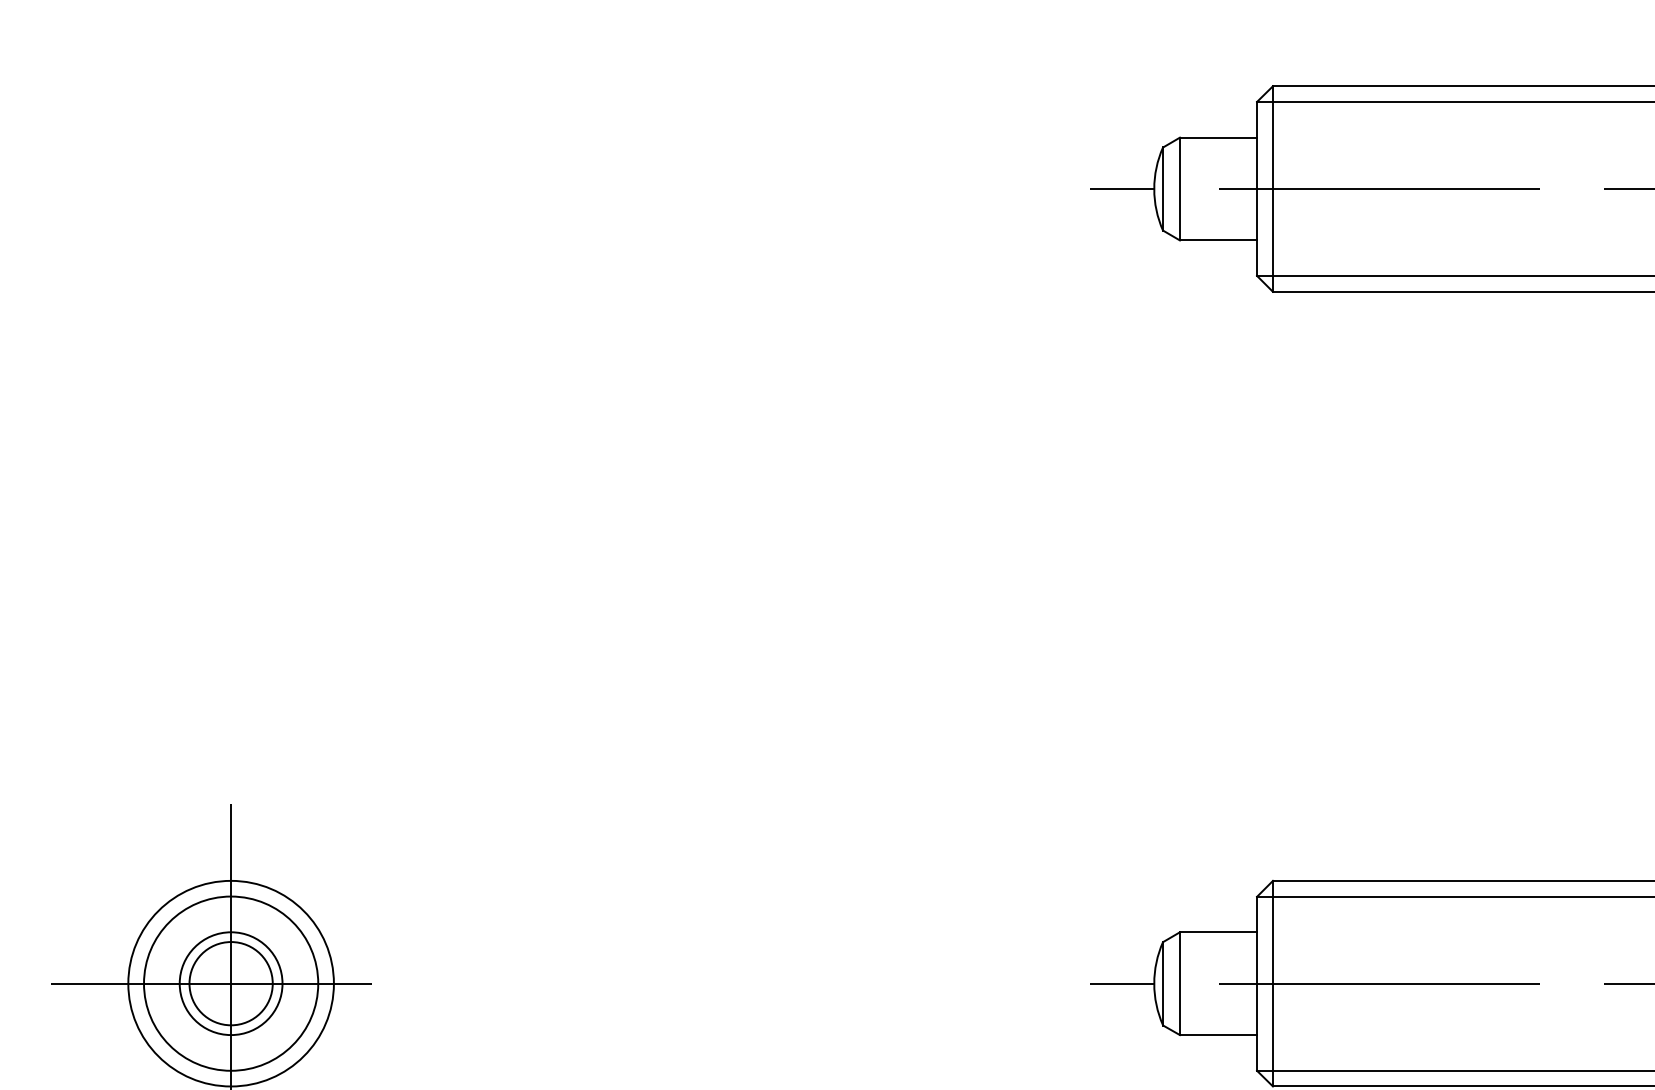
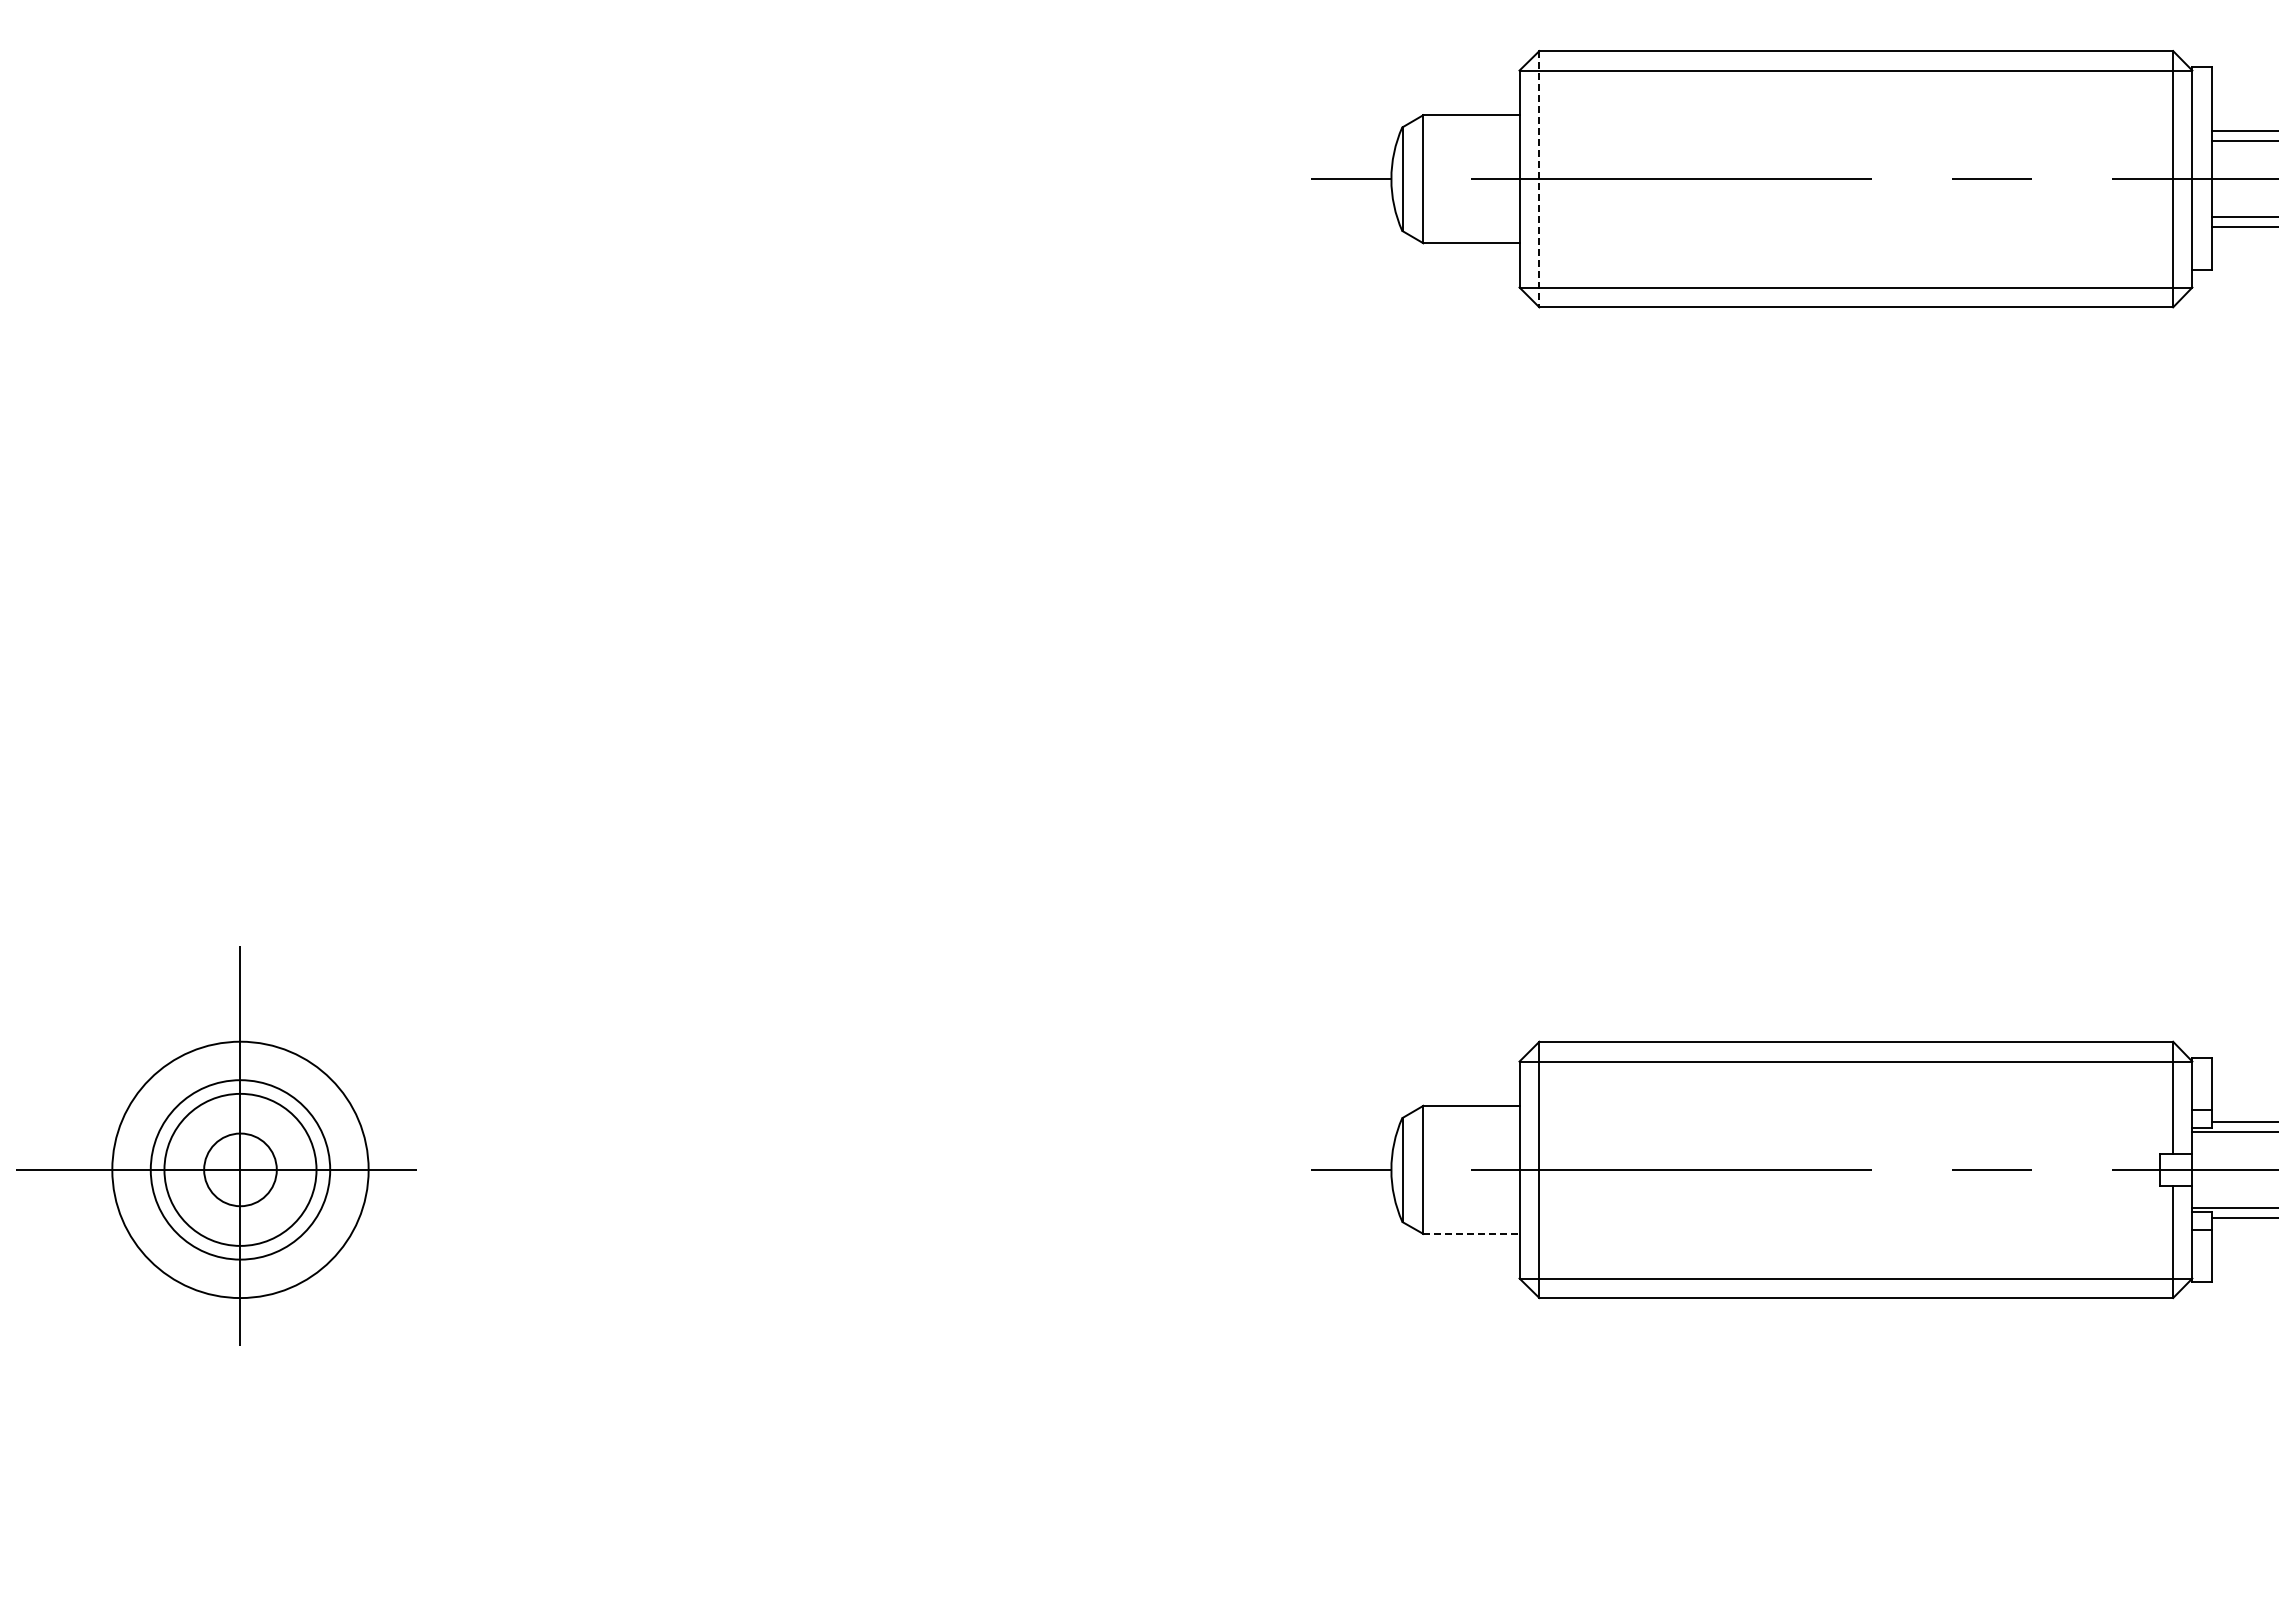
line: (1273, 189) -> (1539, 179), solid -> dashed
circle: (231, 983) -> (240, 1169), size x0.7
circle: (231, 983) -> (240, 1169), size x0.7
circle: (231, 983) -> (240, 1169), size x1.4
line: (1218, 1034) -> (1471, 1233), solid -> dashed

